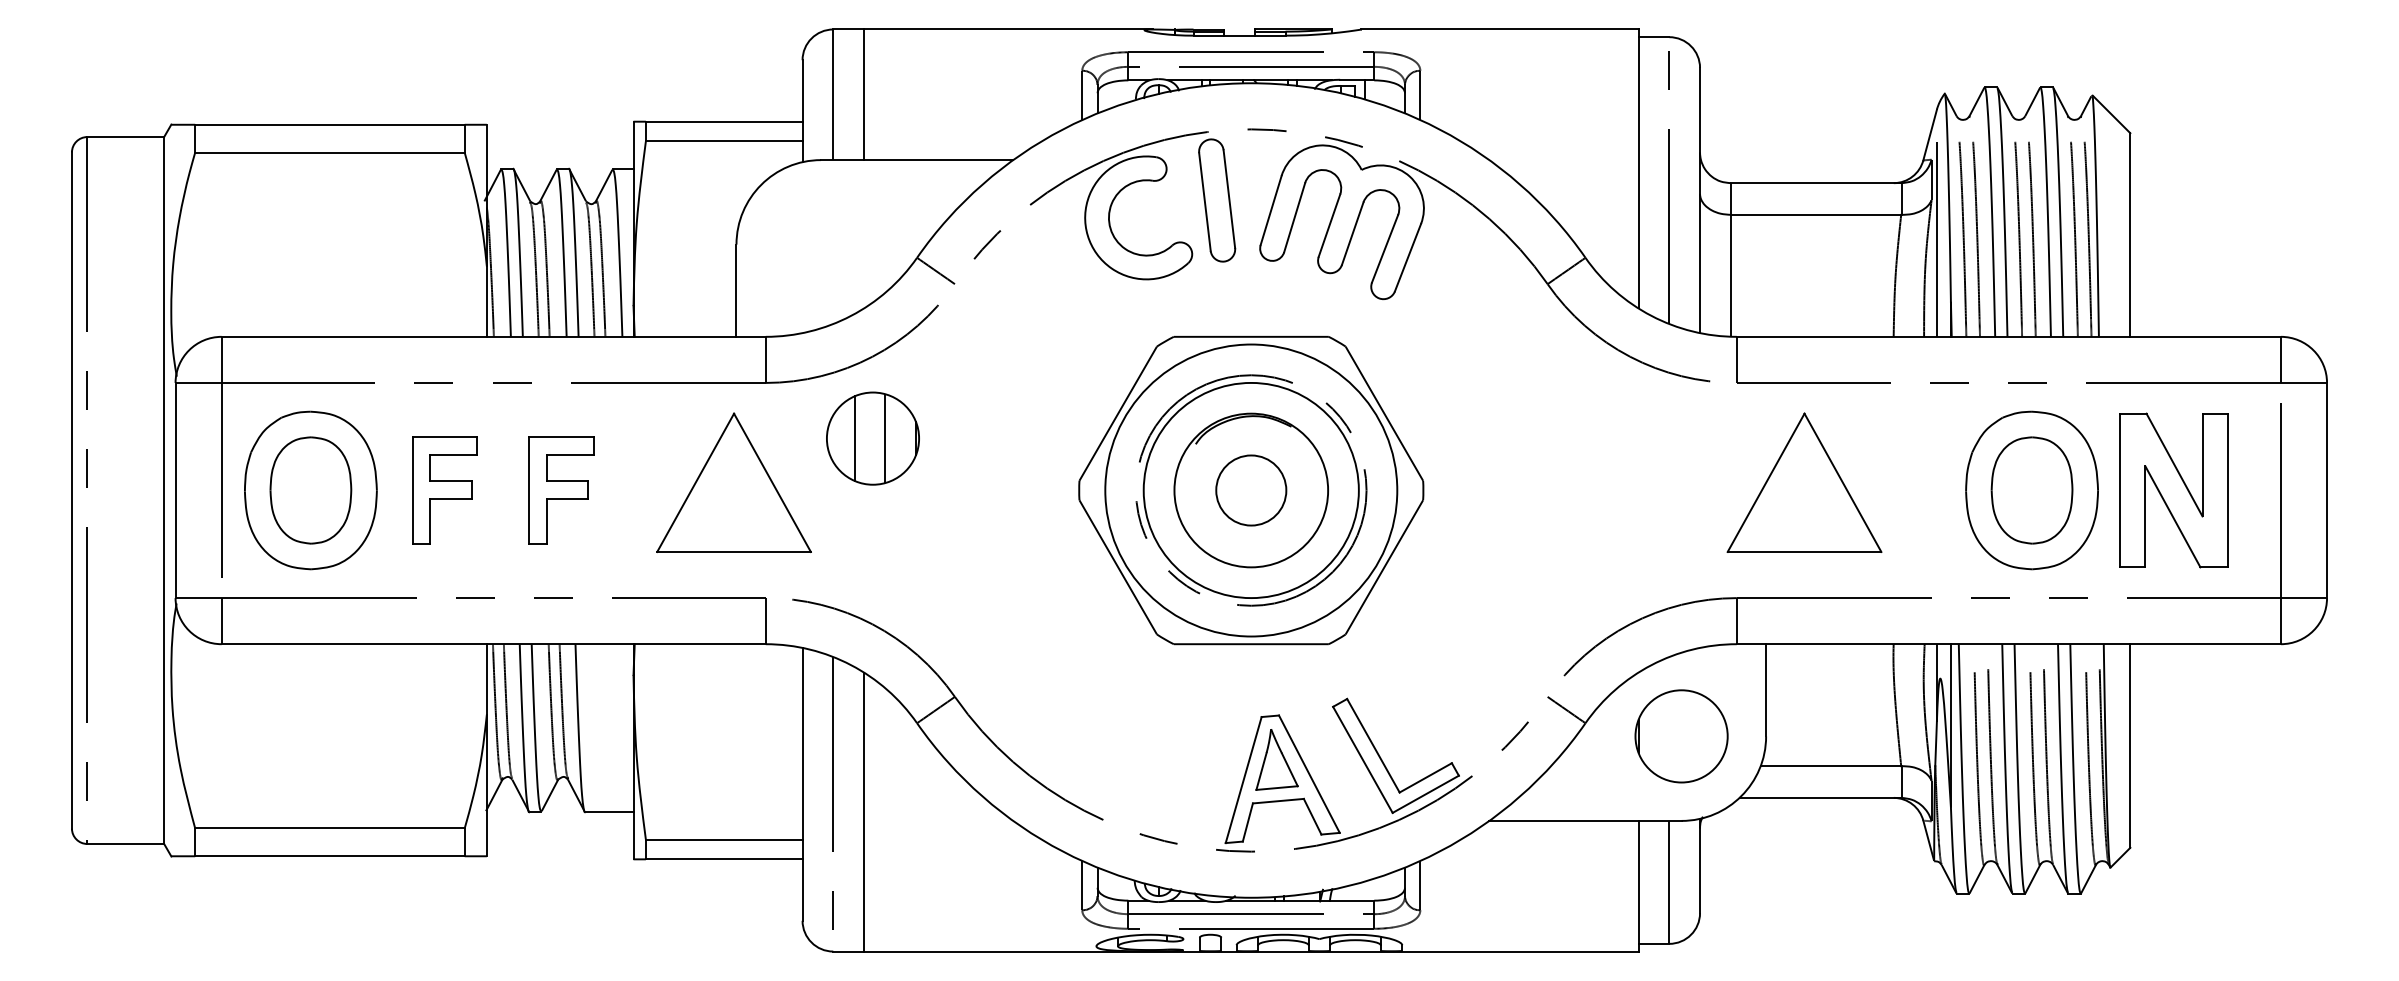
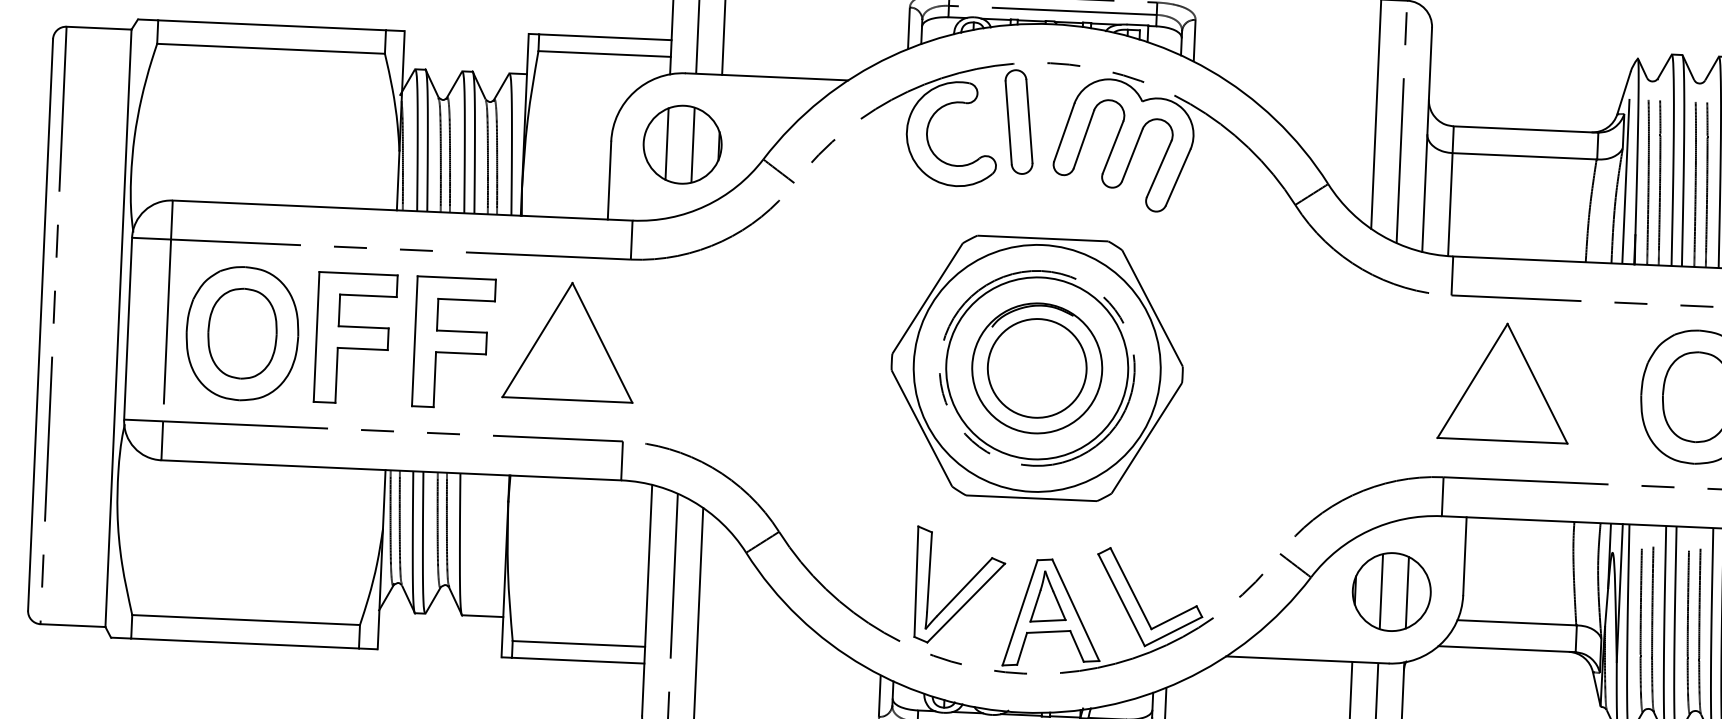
part: (872, 438) -> (682, 144), moved
part: (733, 482) -> (569, 341), moved
part: (444, 490) -> (355, 338), size x1.43
part: (560, 490) -> (453, 342), size x1.43
circle: (1250, 490) -> (1036, 368), size x1.67
line: (1669, 735) -> (1381, 590), added
line: (1700, 736) -> (1407, 592), added
part: (1171, 751) -> (960, 586), added

